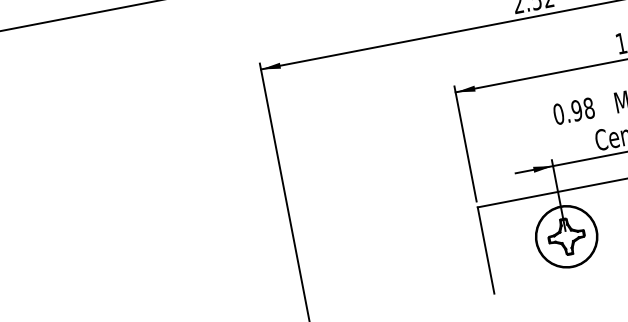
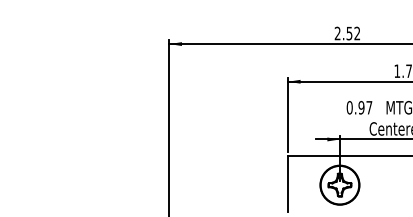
text: (589, 107) -> (369, 107), 0.98 -> 0.97

